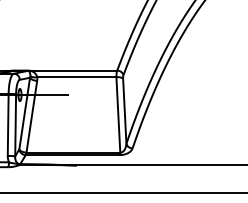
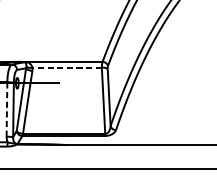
line: (76, 77) -> (66, 67), solid -> dashed
line: (8, 124) -> (7, 109), solid -> dashed

